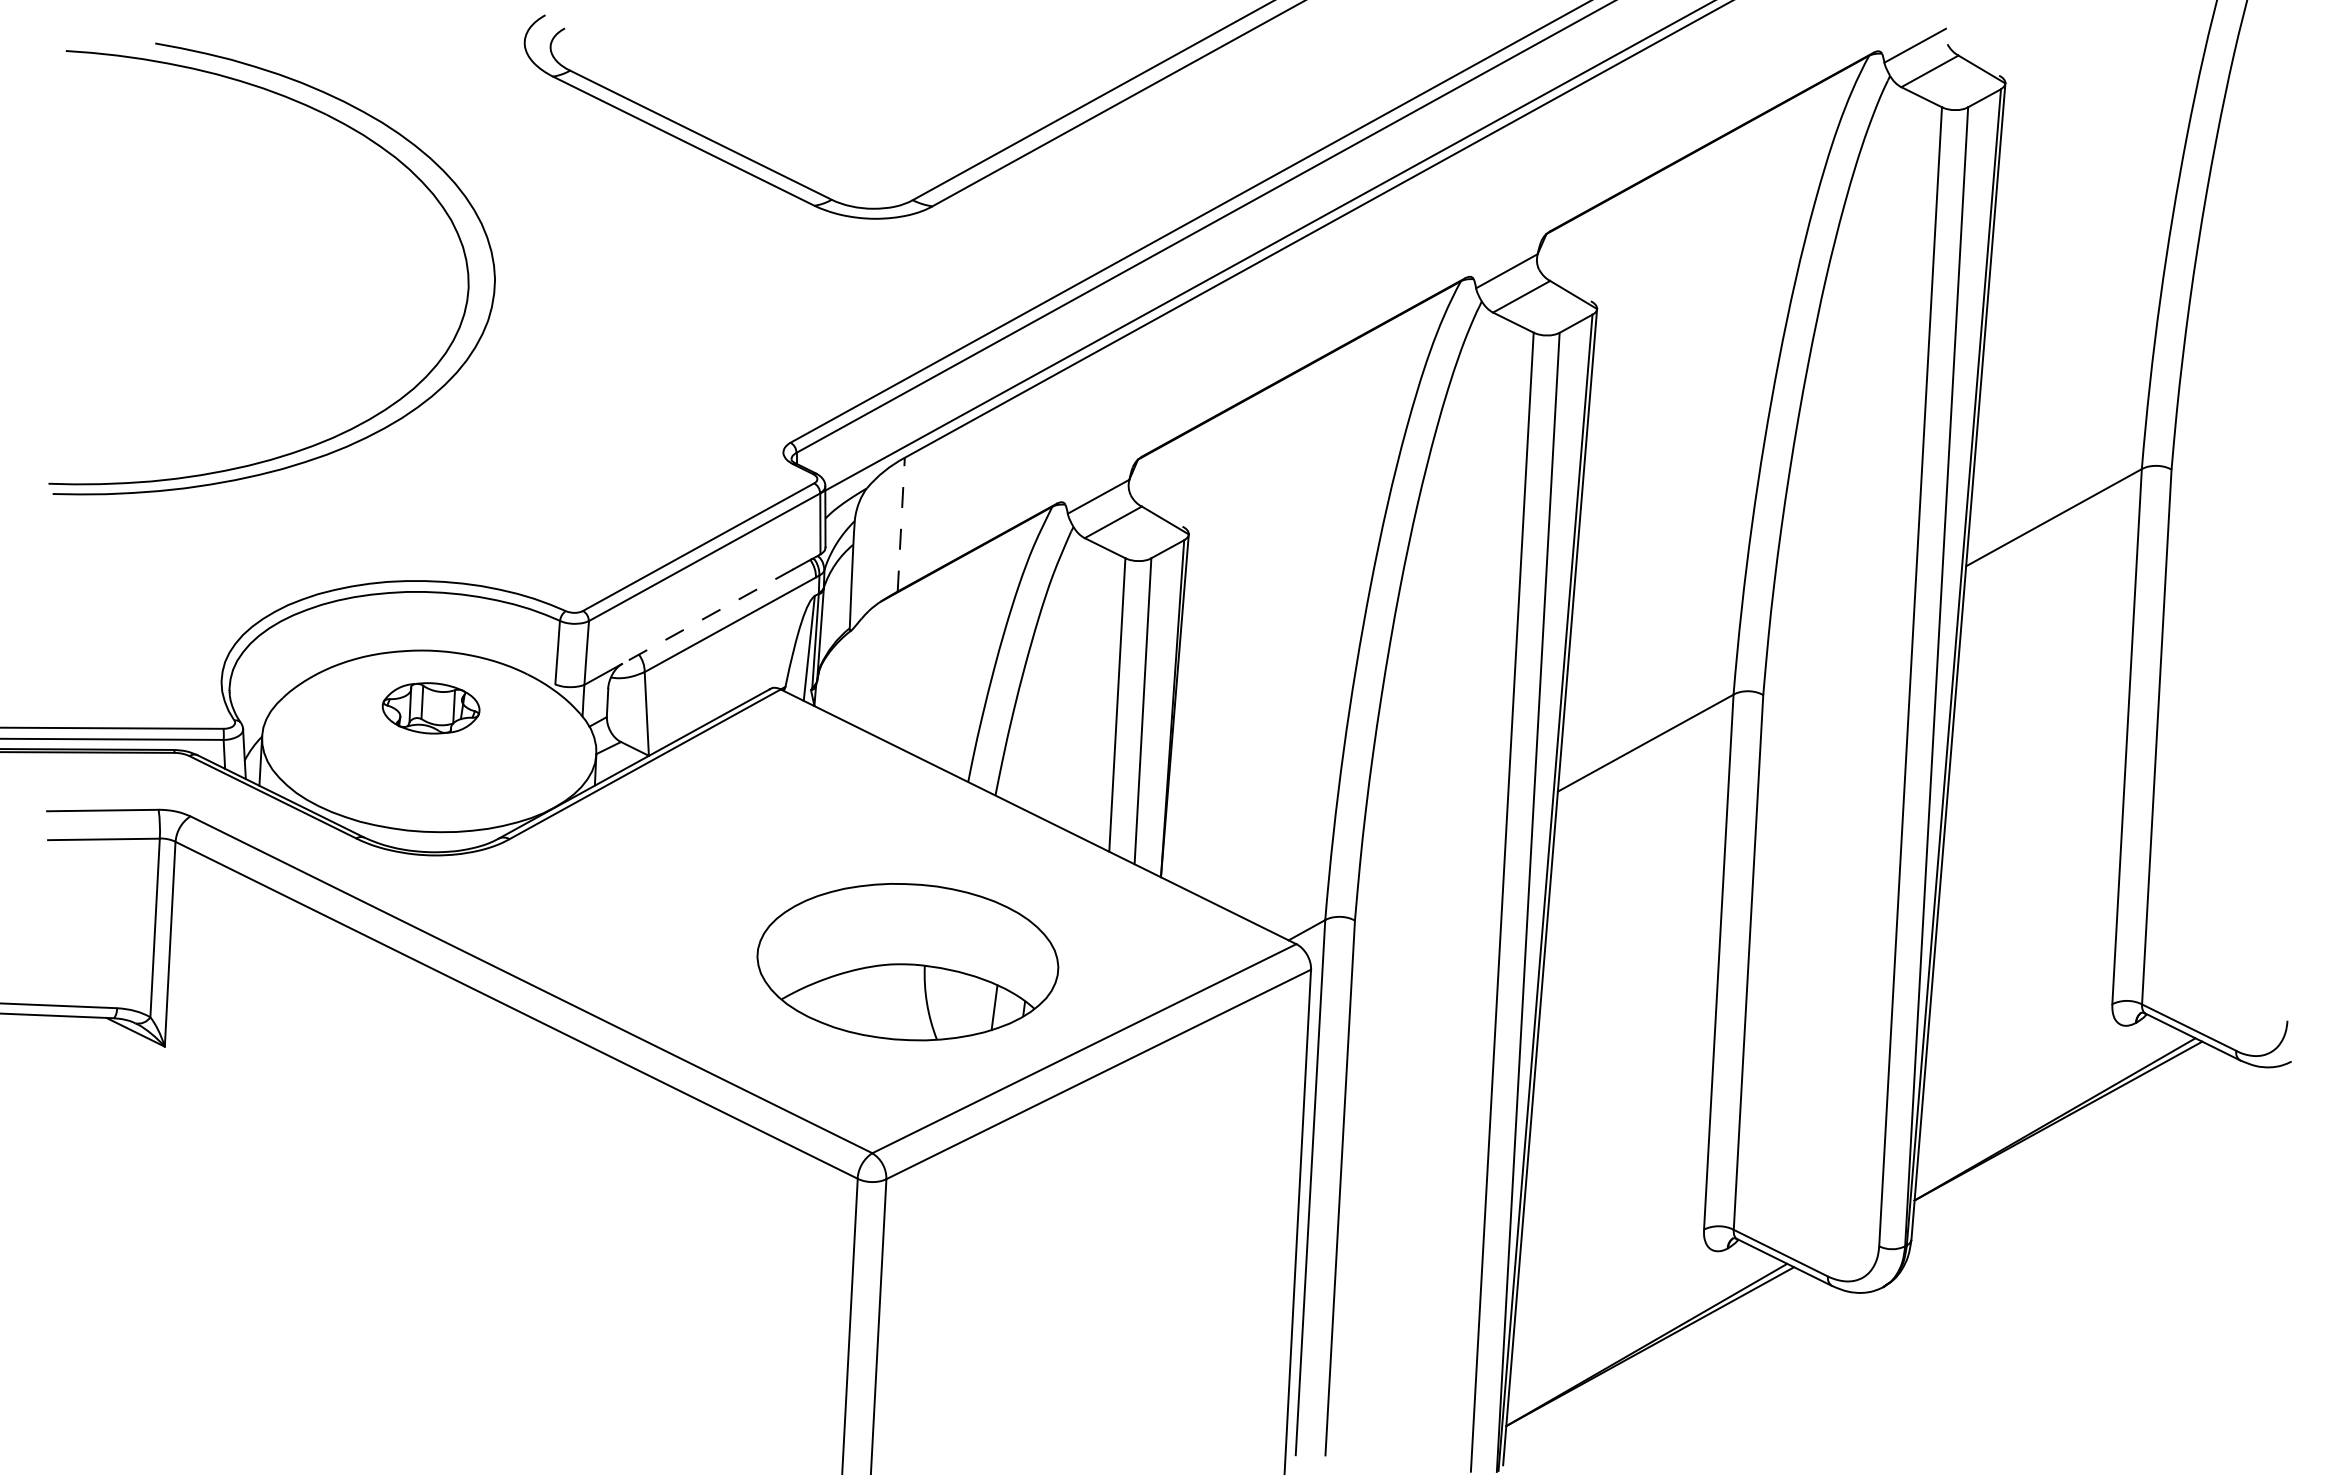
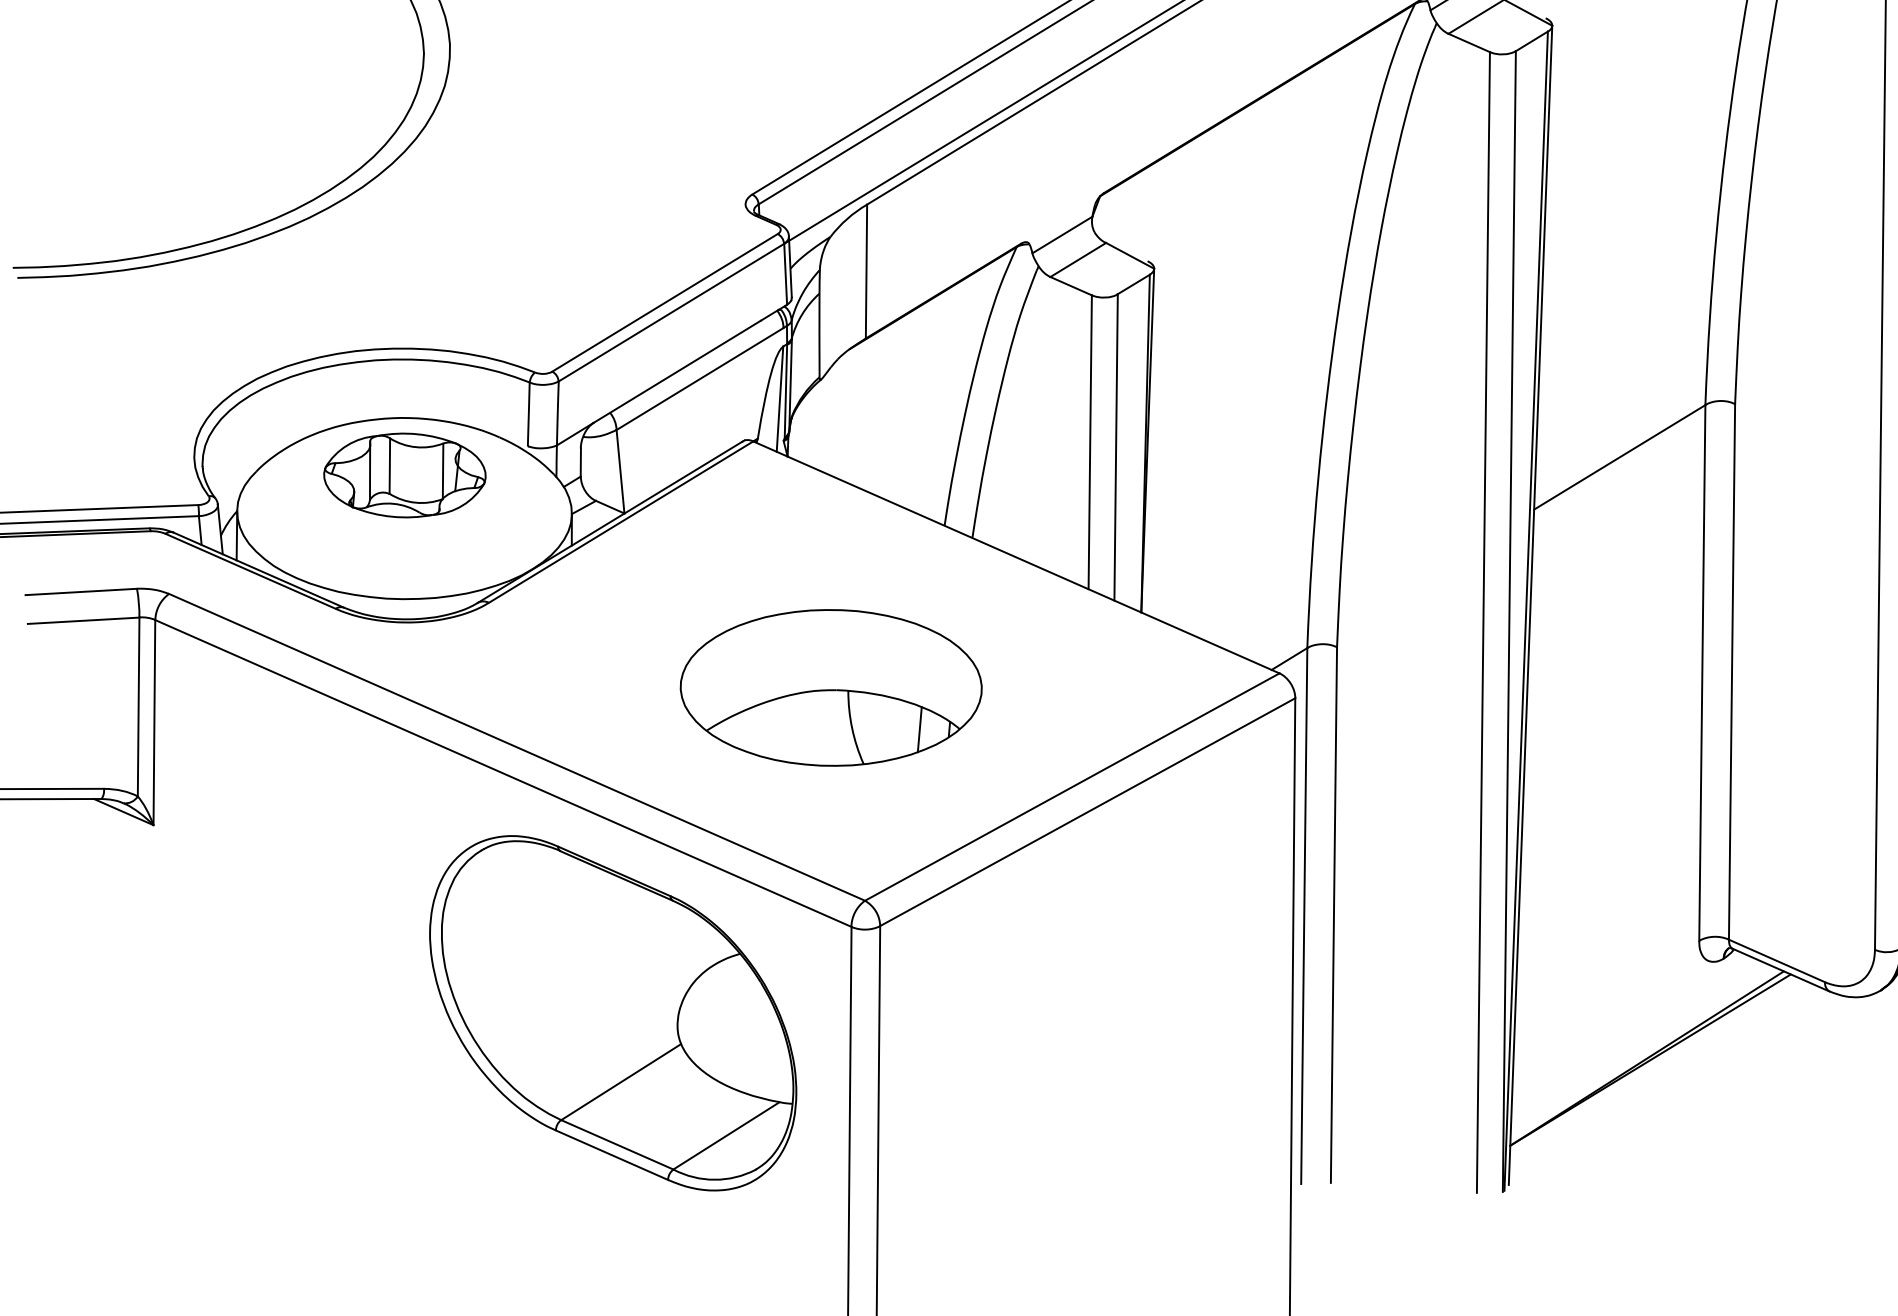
line: (901, 524) -> (866, 271), dashed -> solid
line: (707, 616) -> (676, 371), dashed -> solid
part: (430, 708) -> (404, 475), size x1.67
part: (907, 962) -> (830, 688), moved
part: (615, 1254) -> (612, 1013), added

